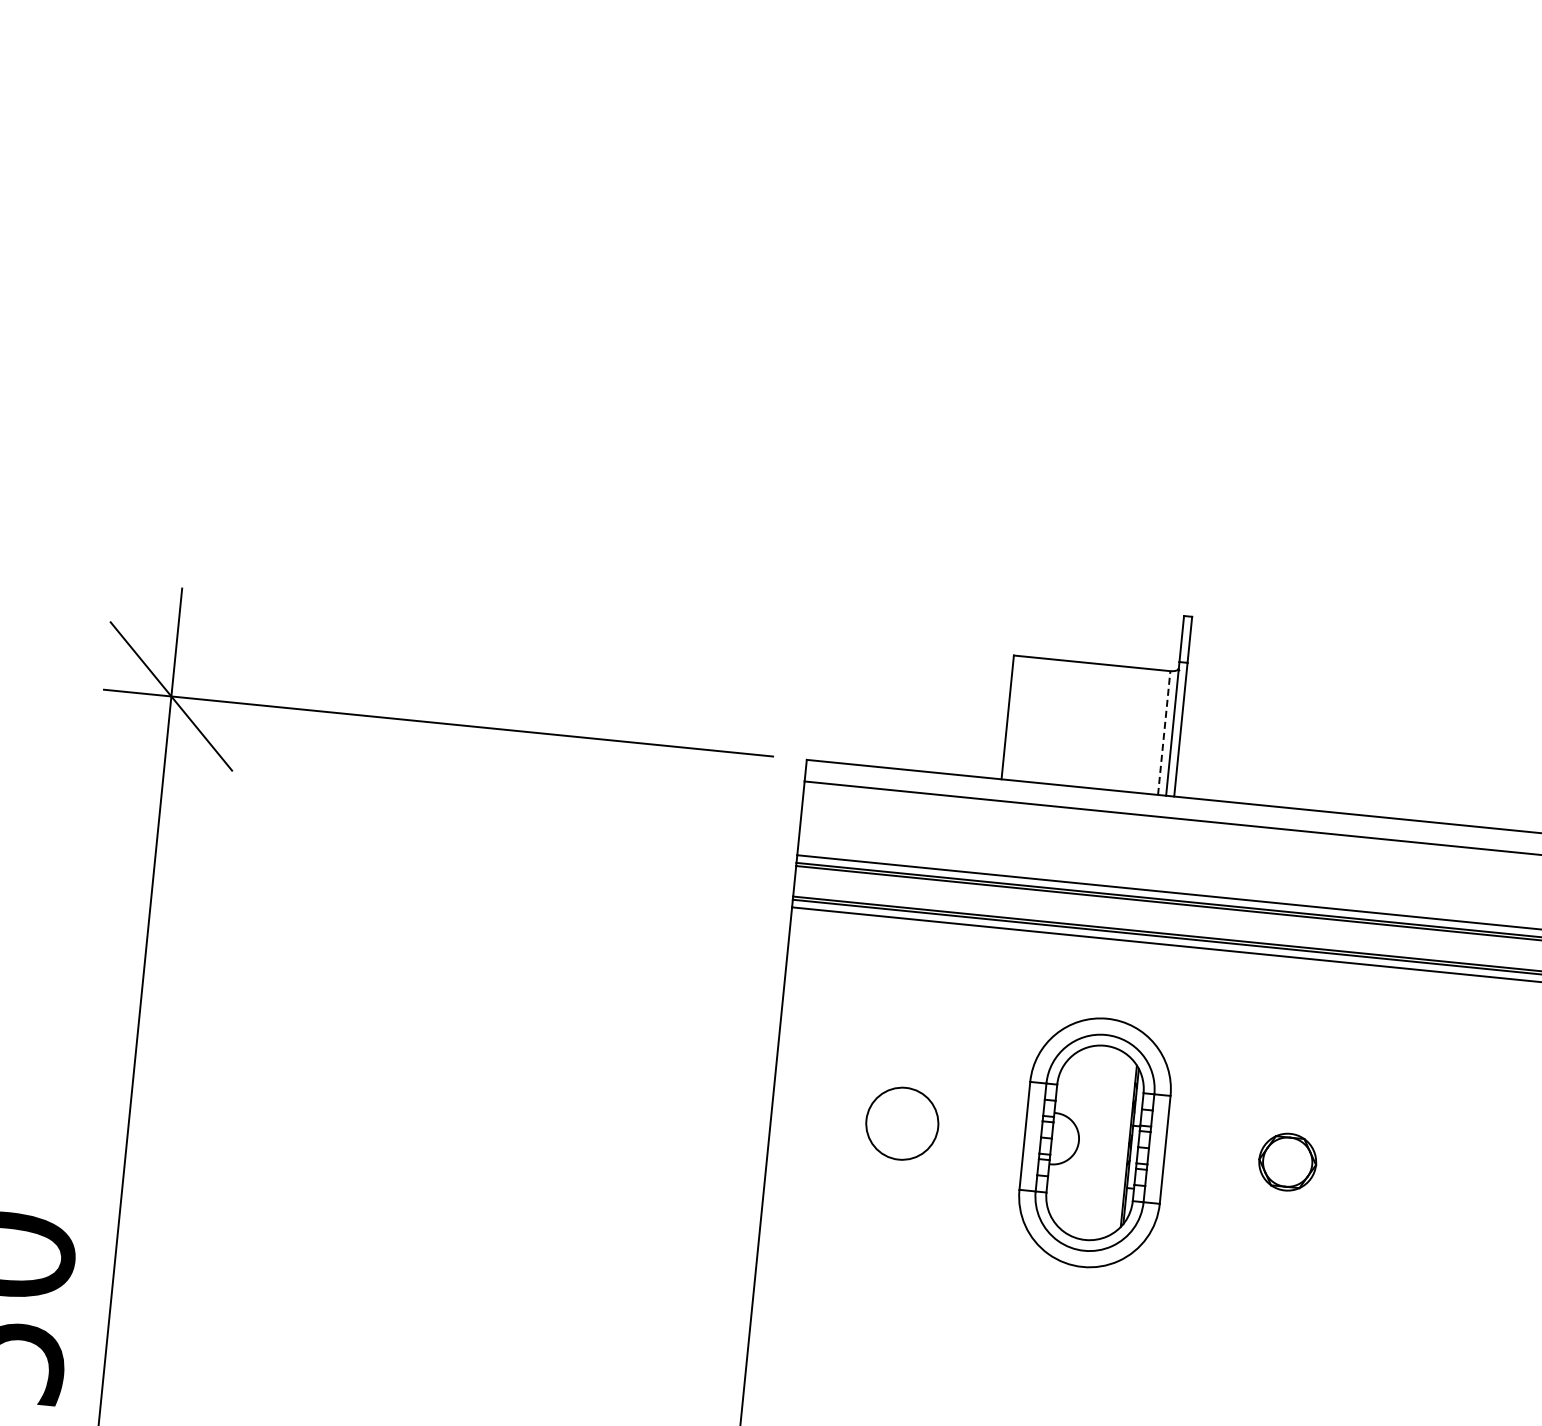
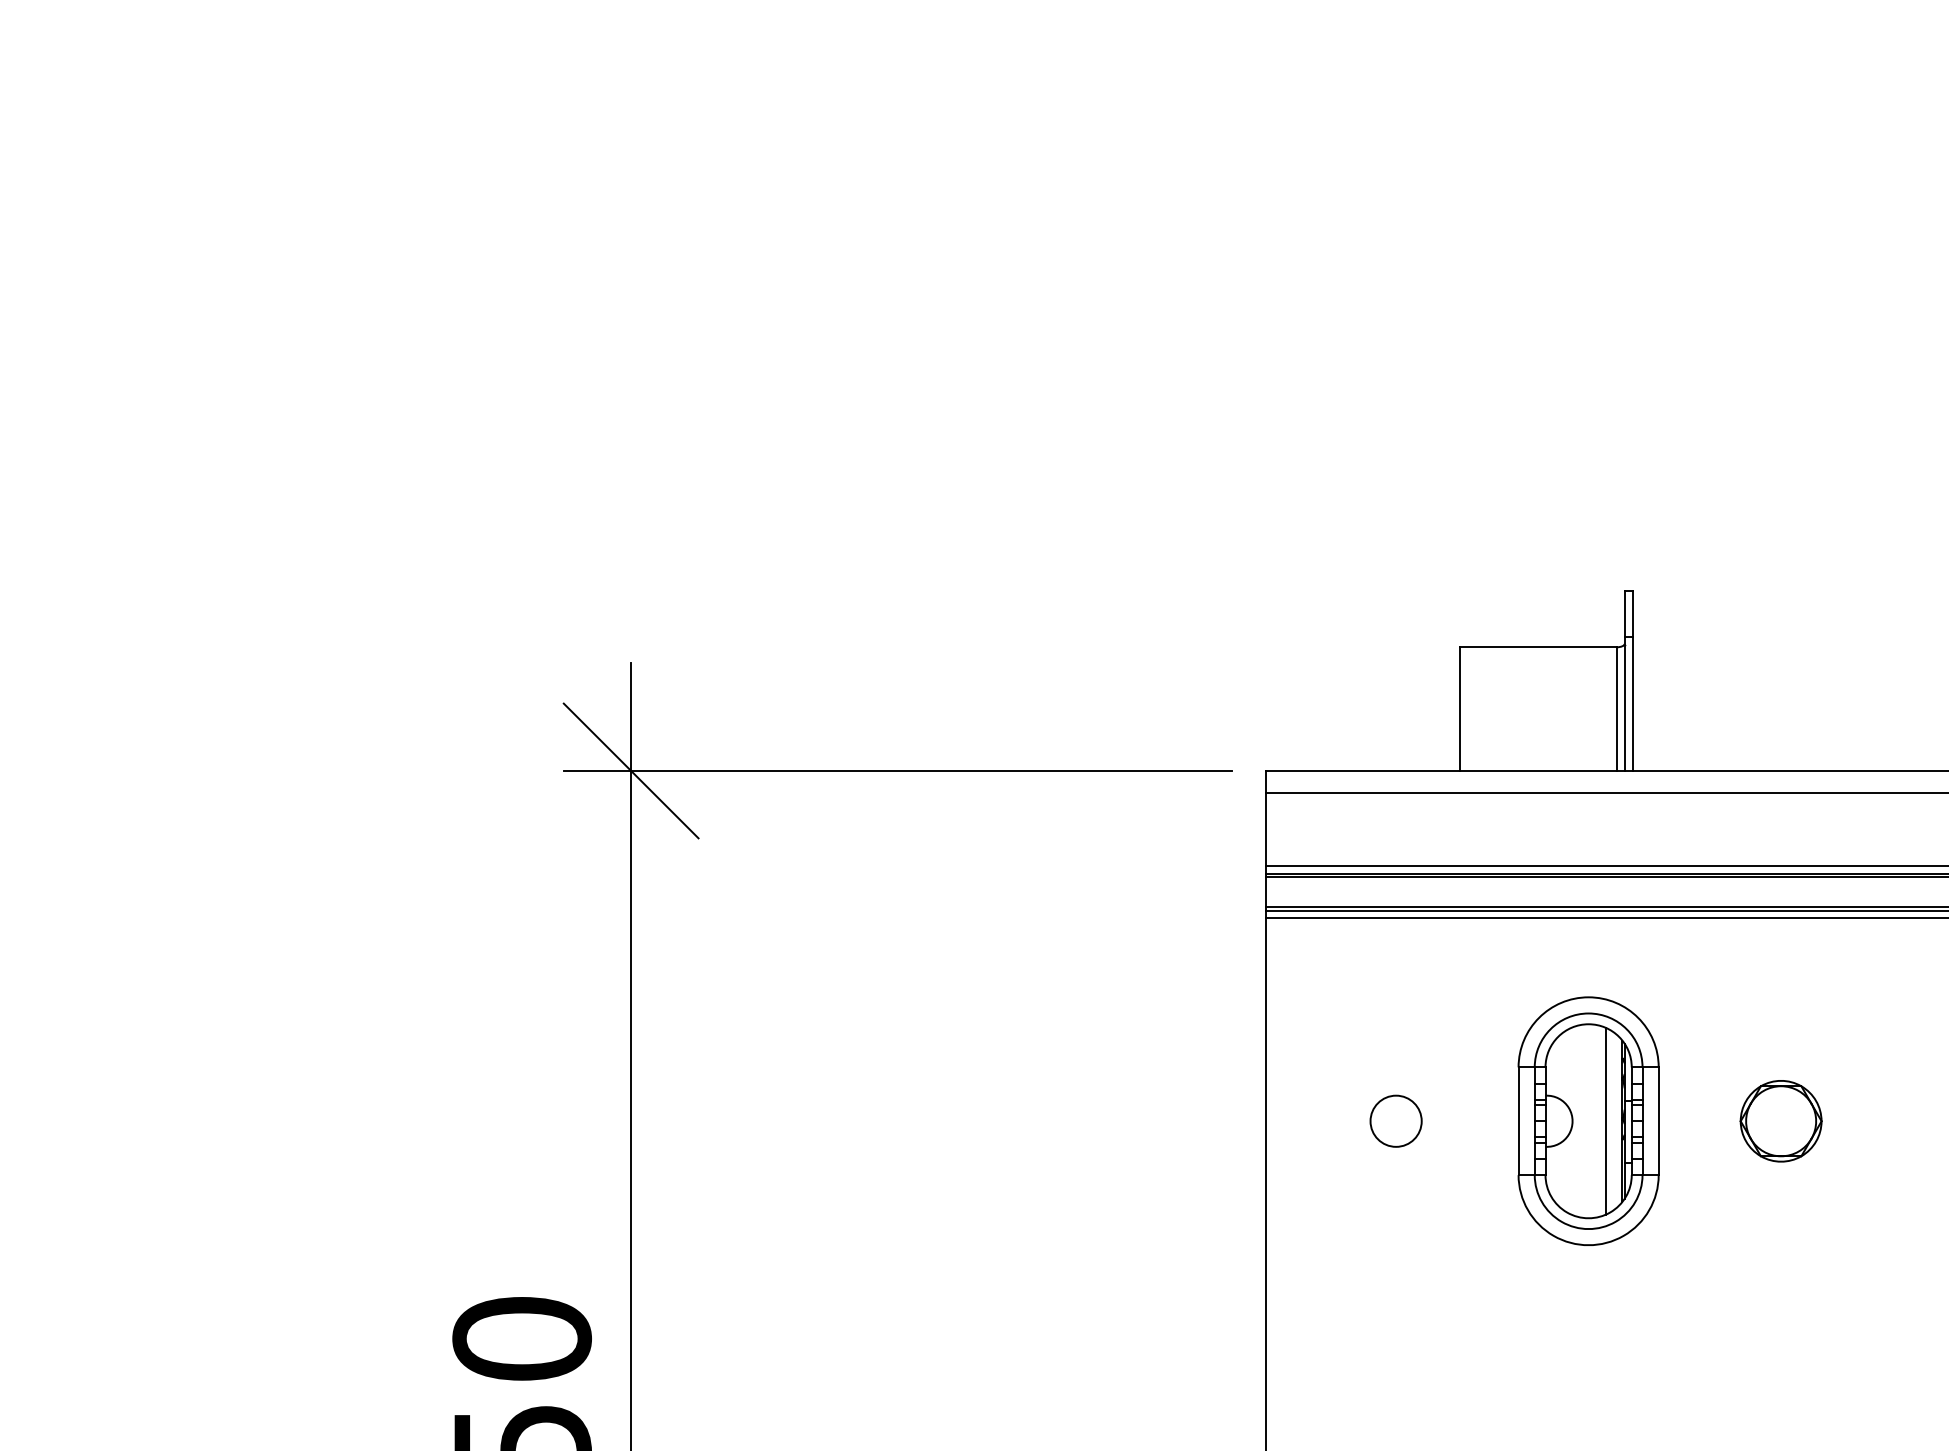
line: (1164, 733) -> (1616, 709), dashed -> solid
circle: (901, 1122) -> (1395, 1120), size x0.71
line: (1112, 1144) -> (1606, 1121), added
part: (1287, 1162) -> (1780, 1121), size x1.43

